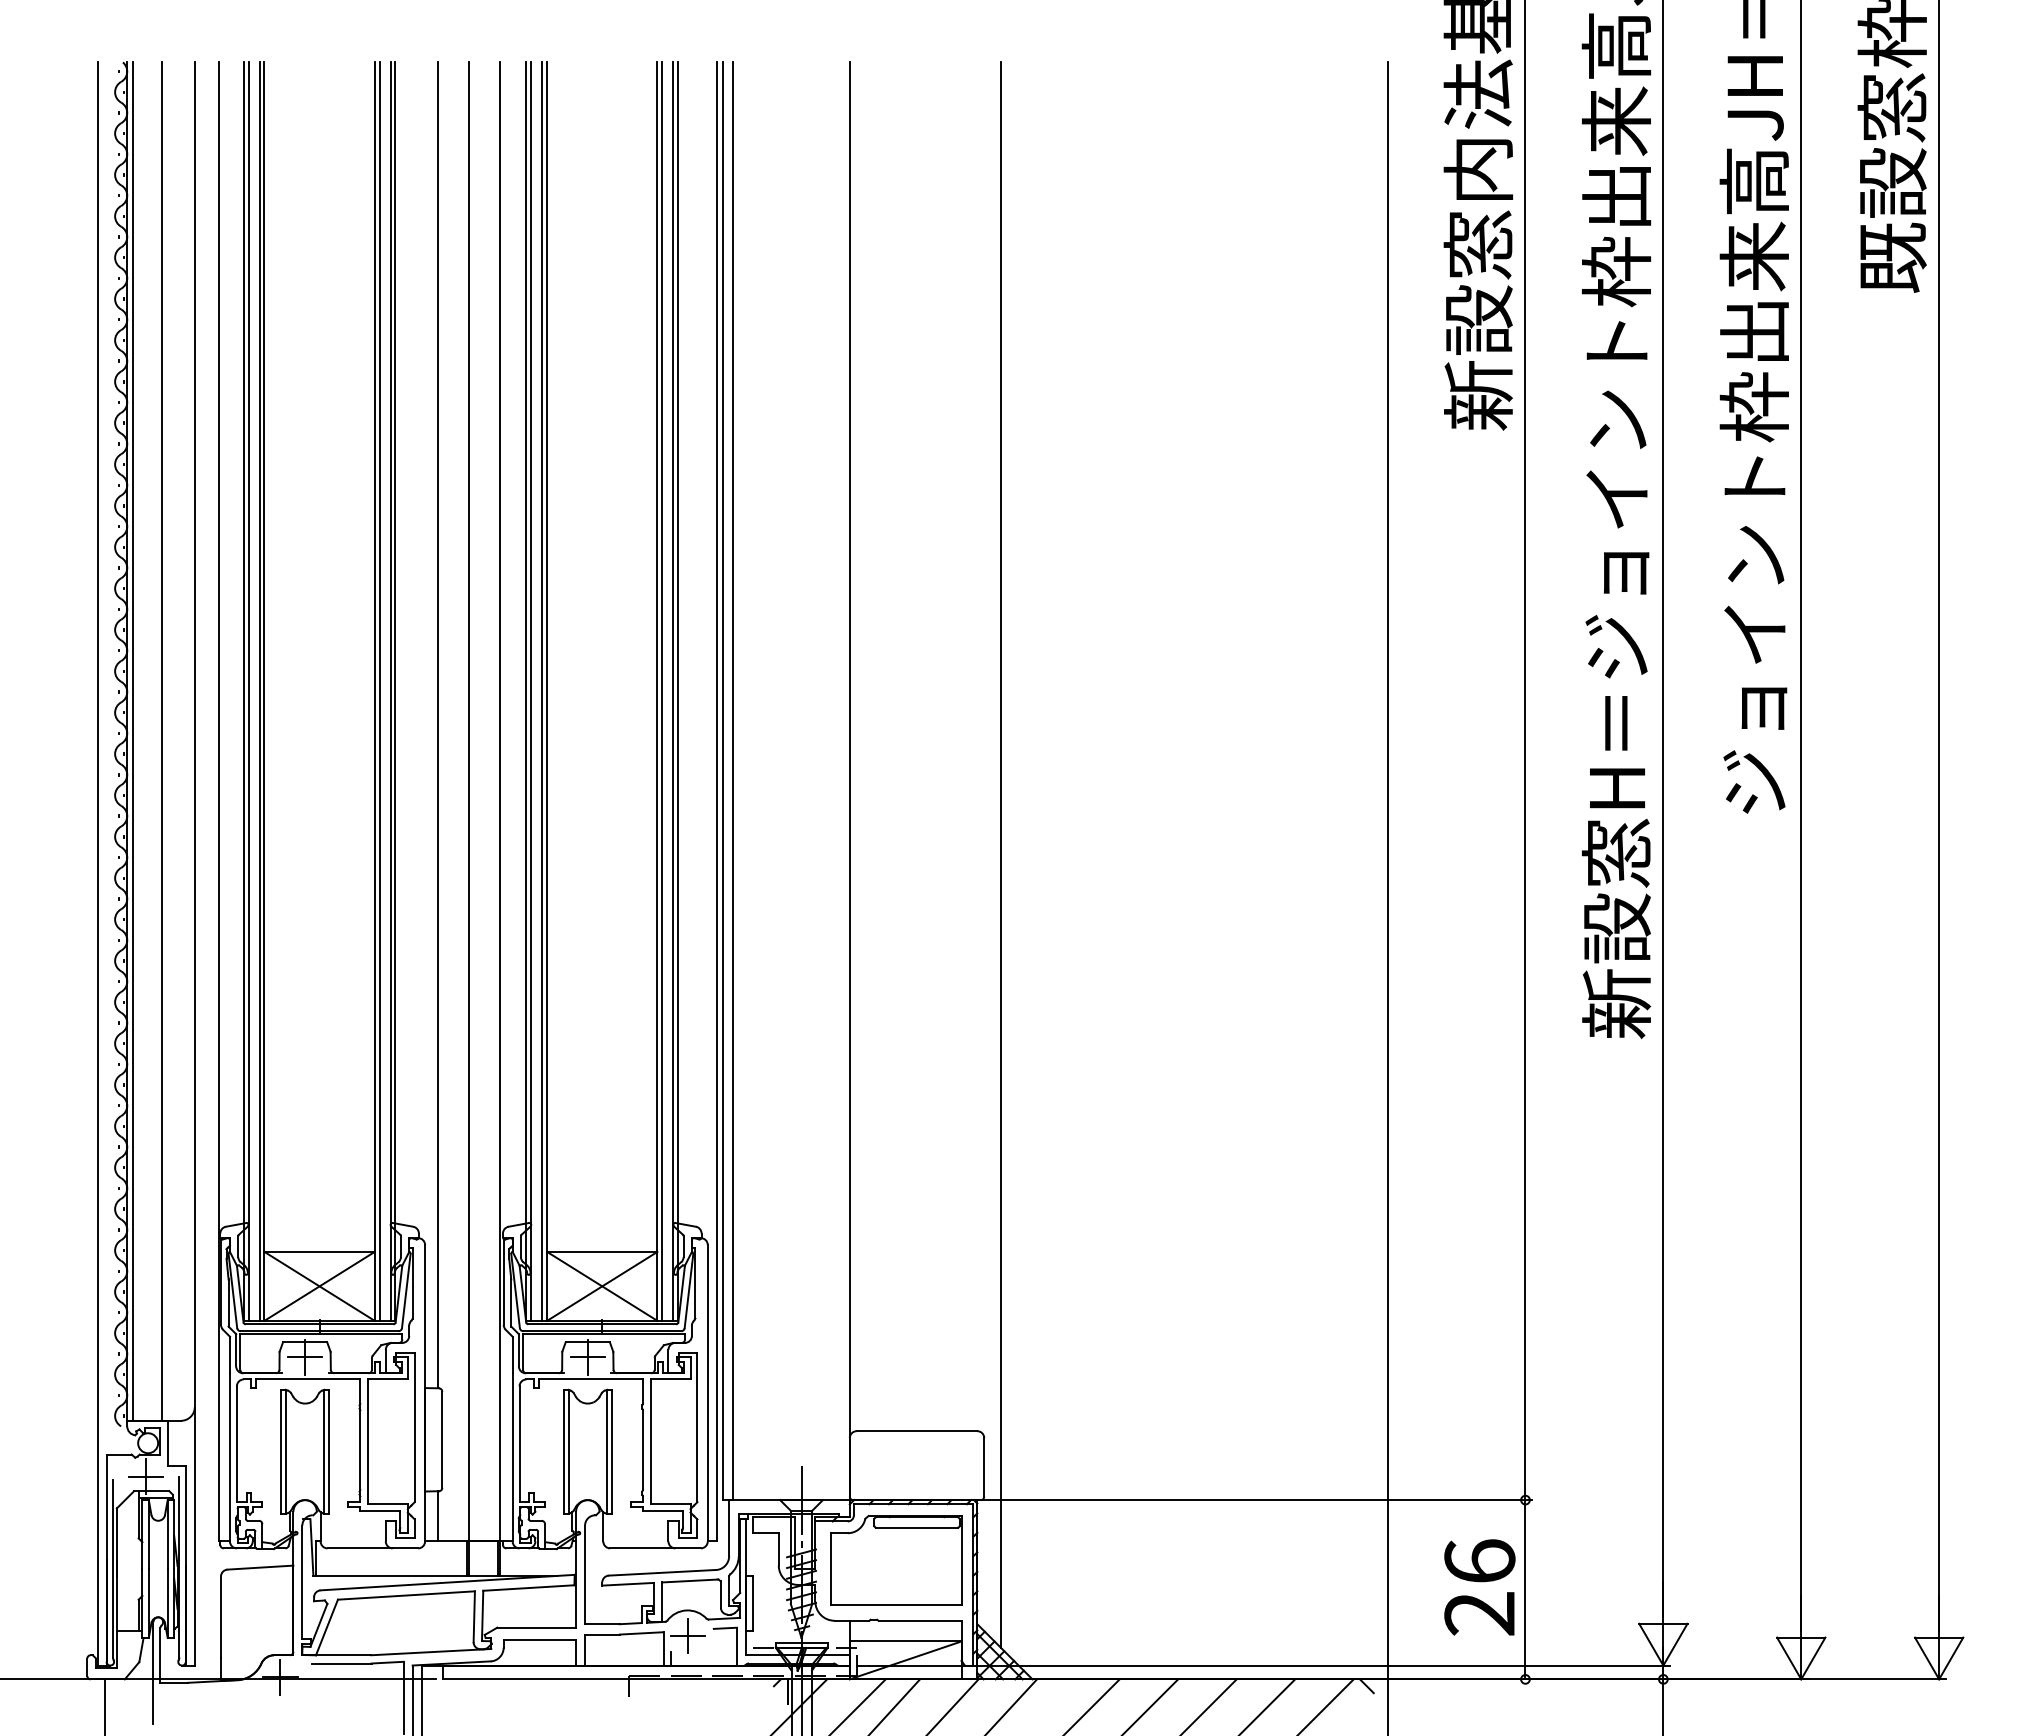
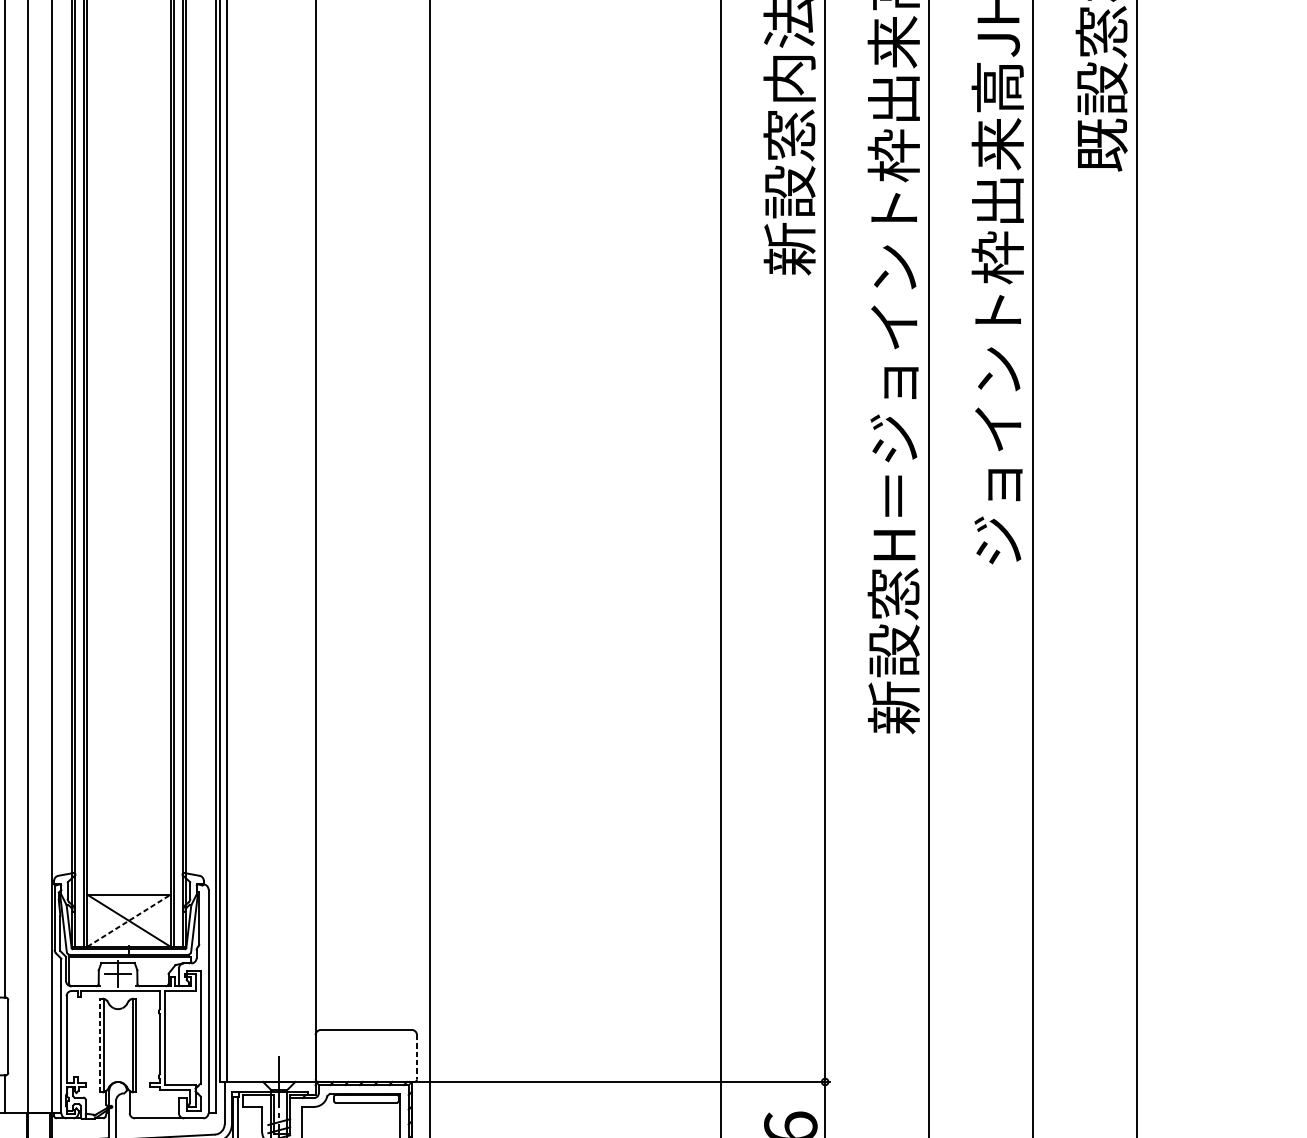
line: (602, 1286) -> (129, 920), solid -> dashed
line: (564, 1451) -> (100, 1045), solid -> dashed
line: (984, 1467) -> (417, 1057), solid -> dashed

